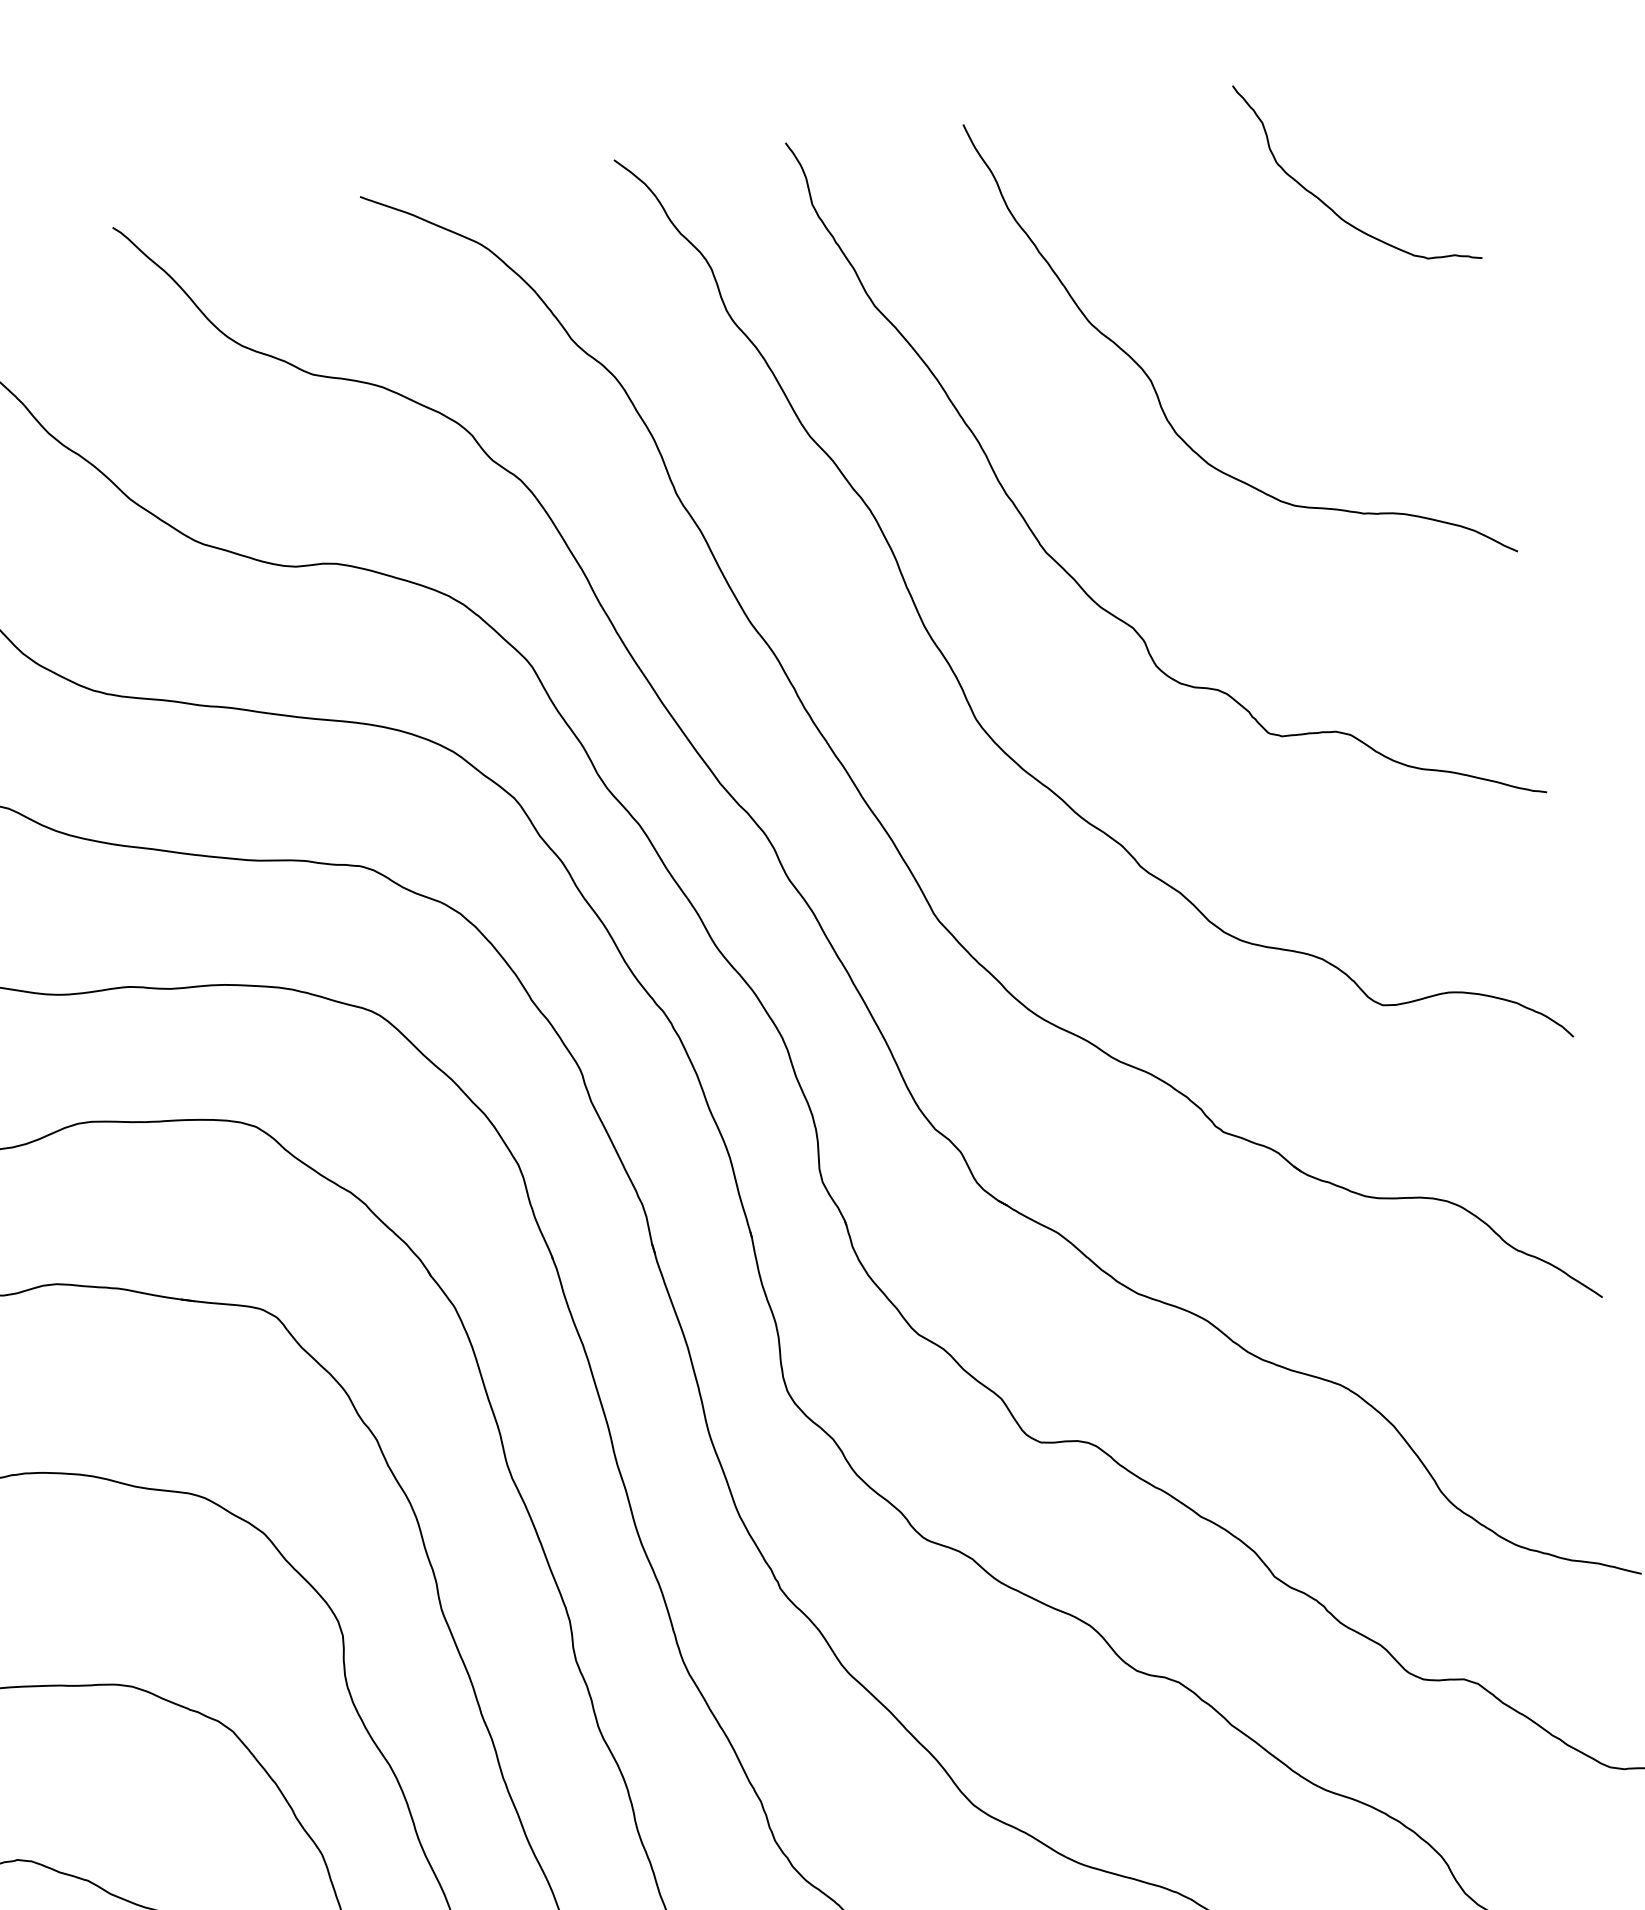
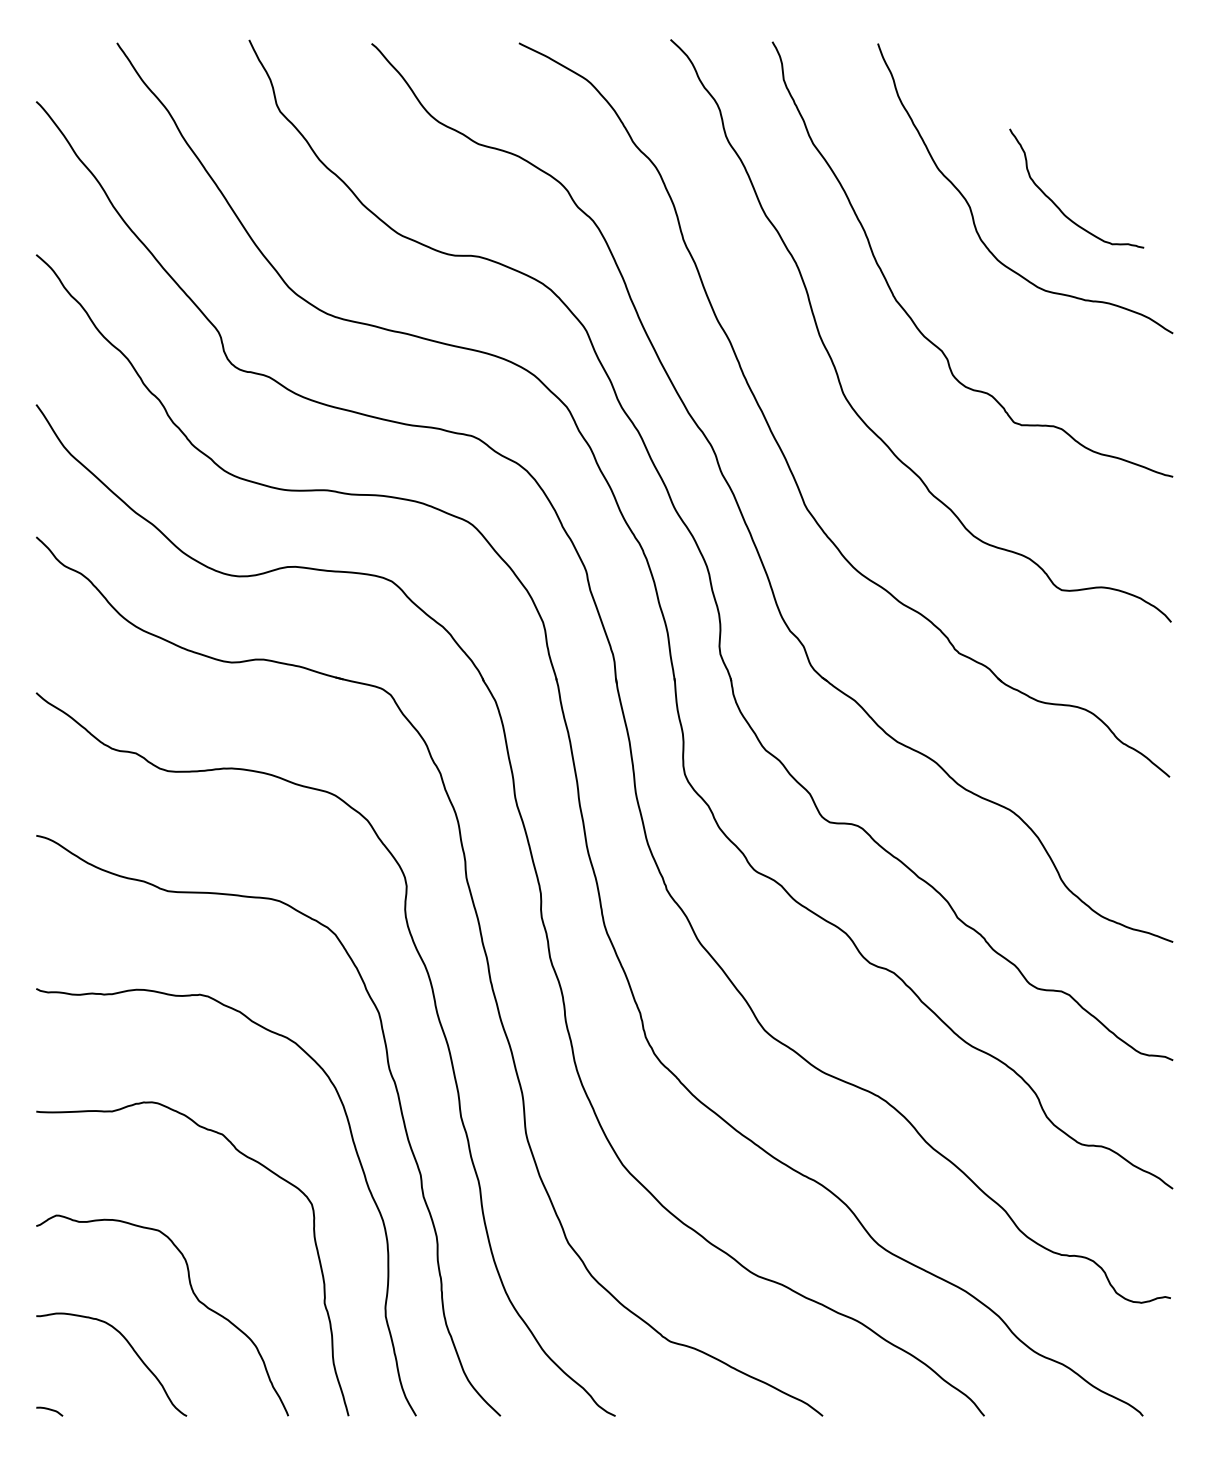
curve: (1330, 206) -> (1058, 206), moved

